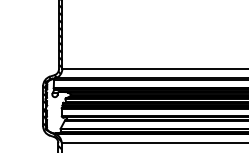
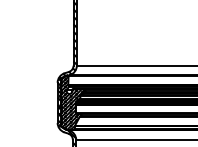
hatch: (56, 106) -> (71, 103), added

